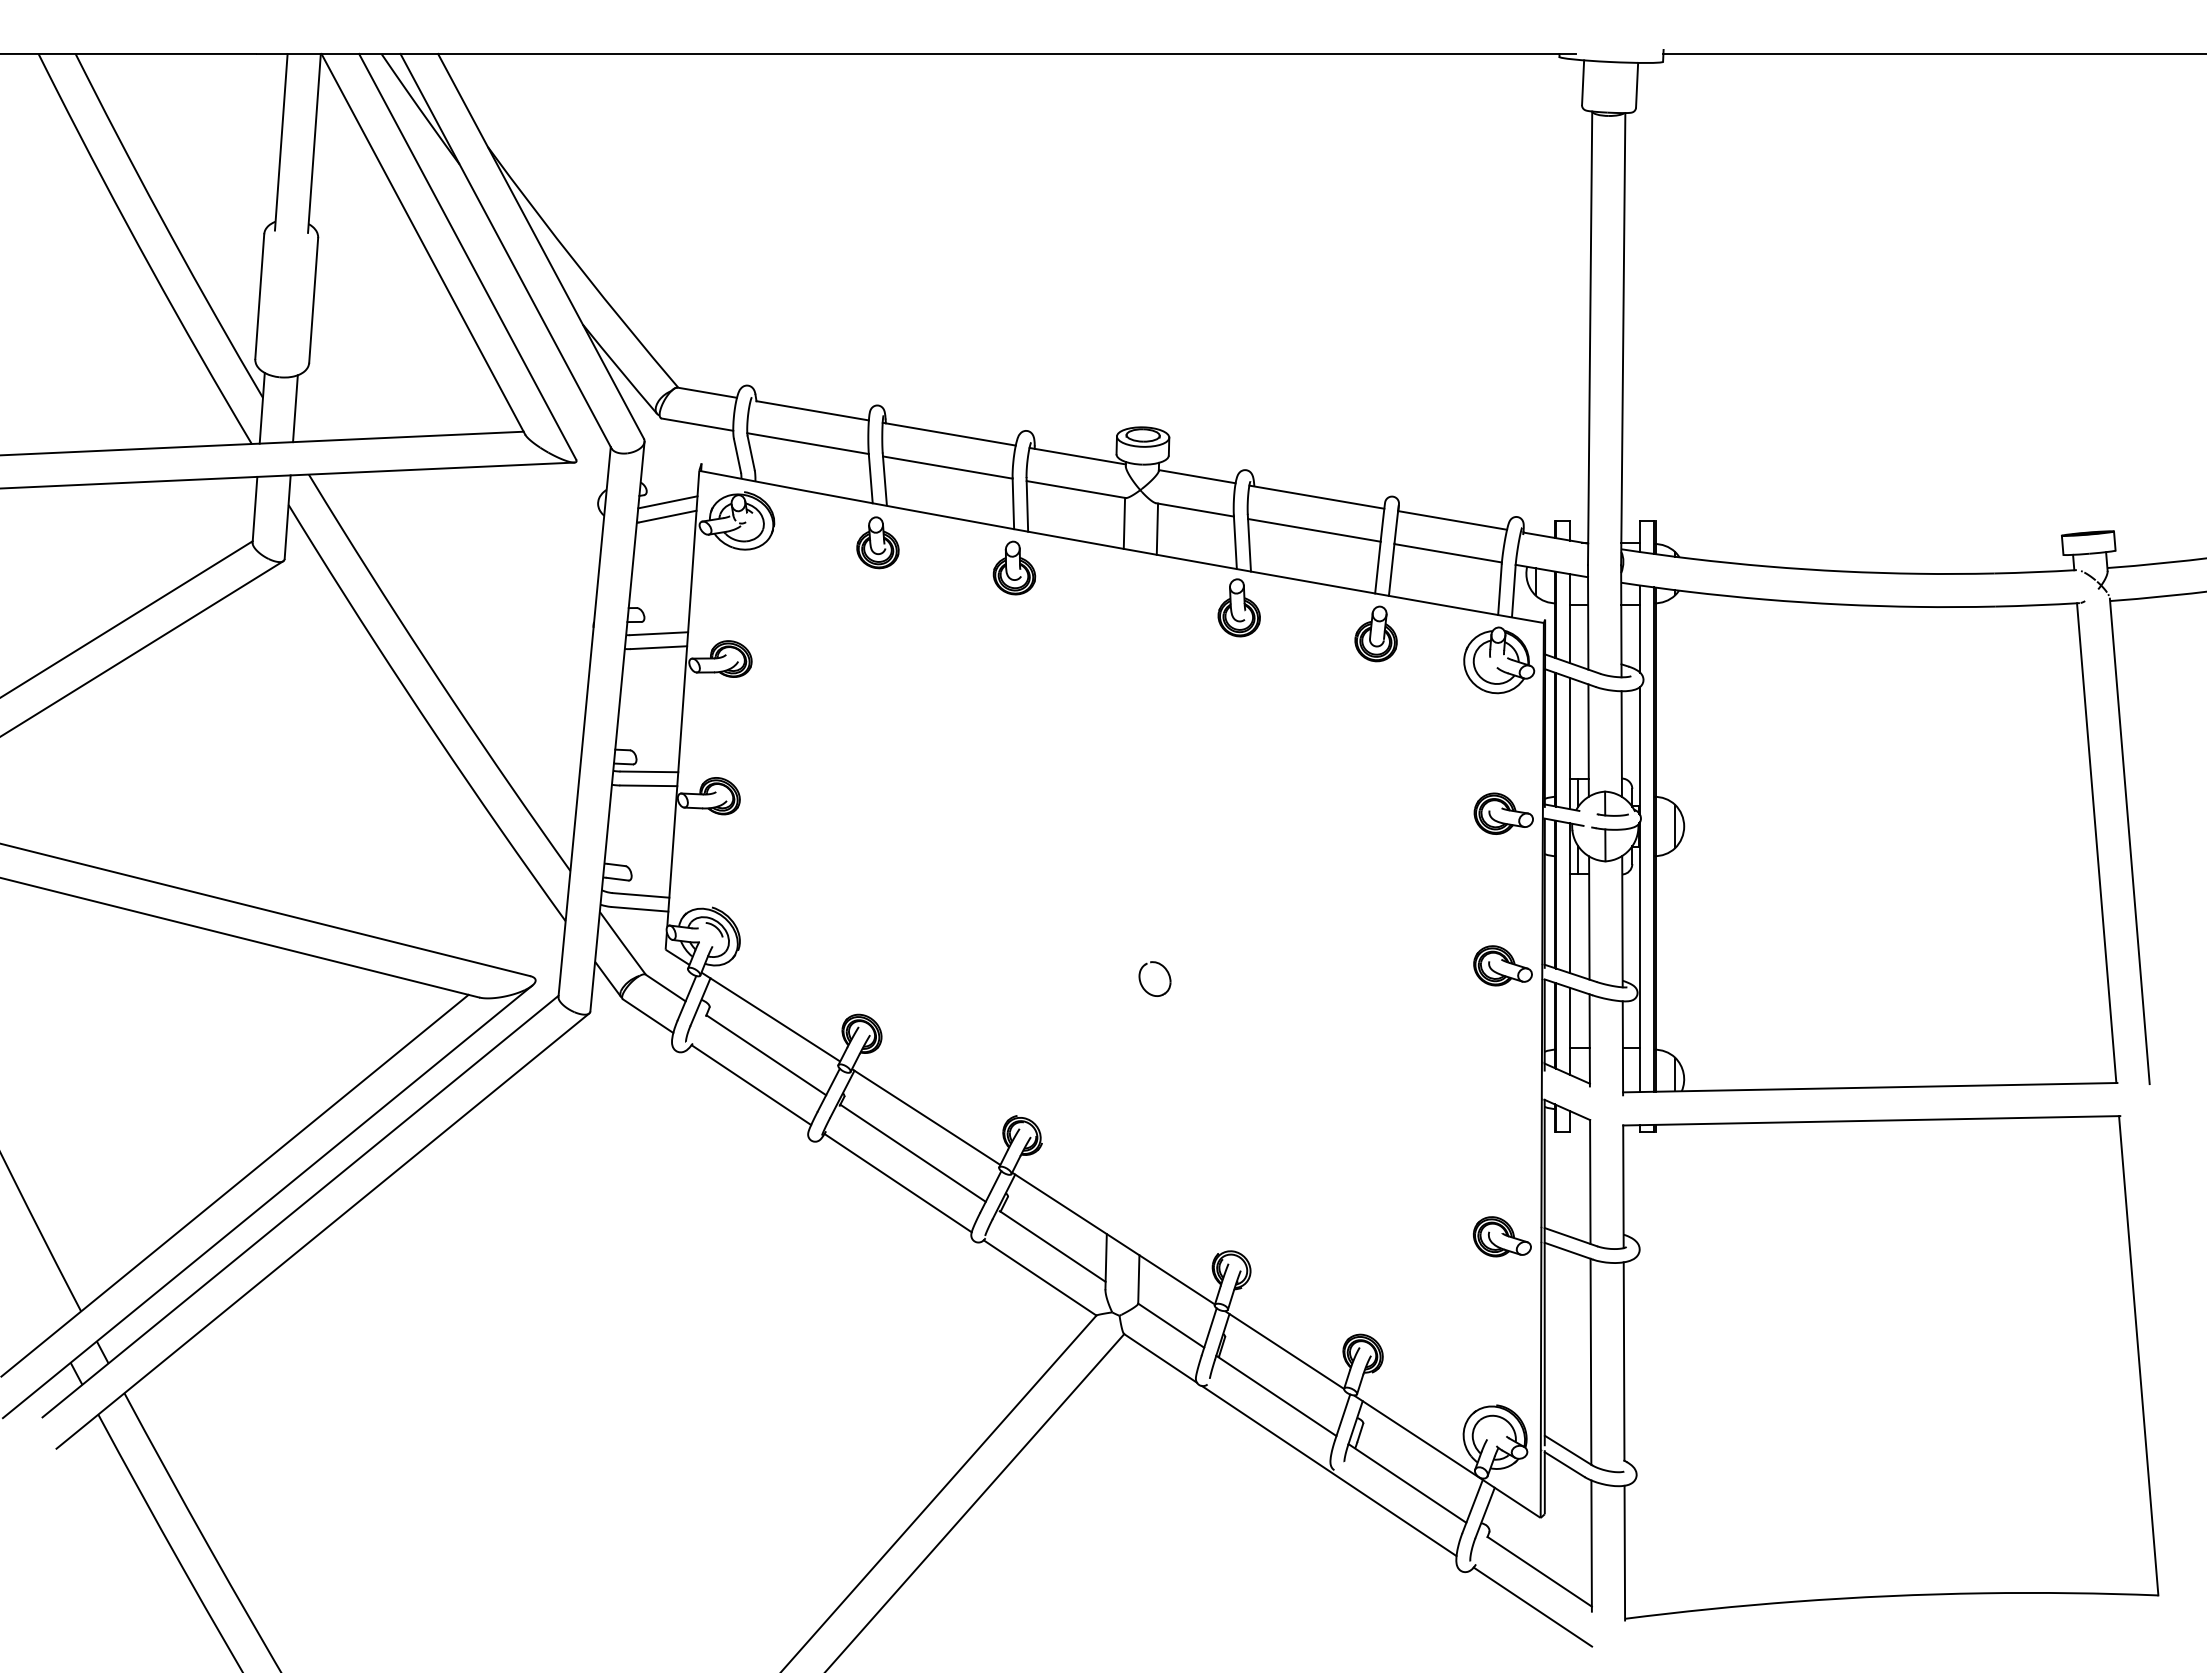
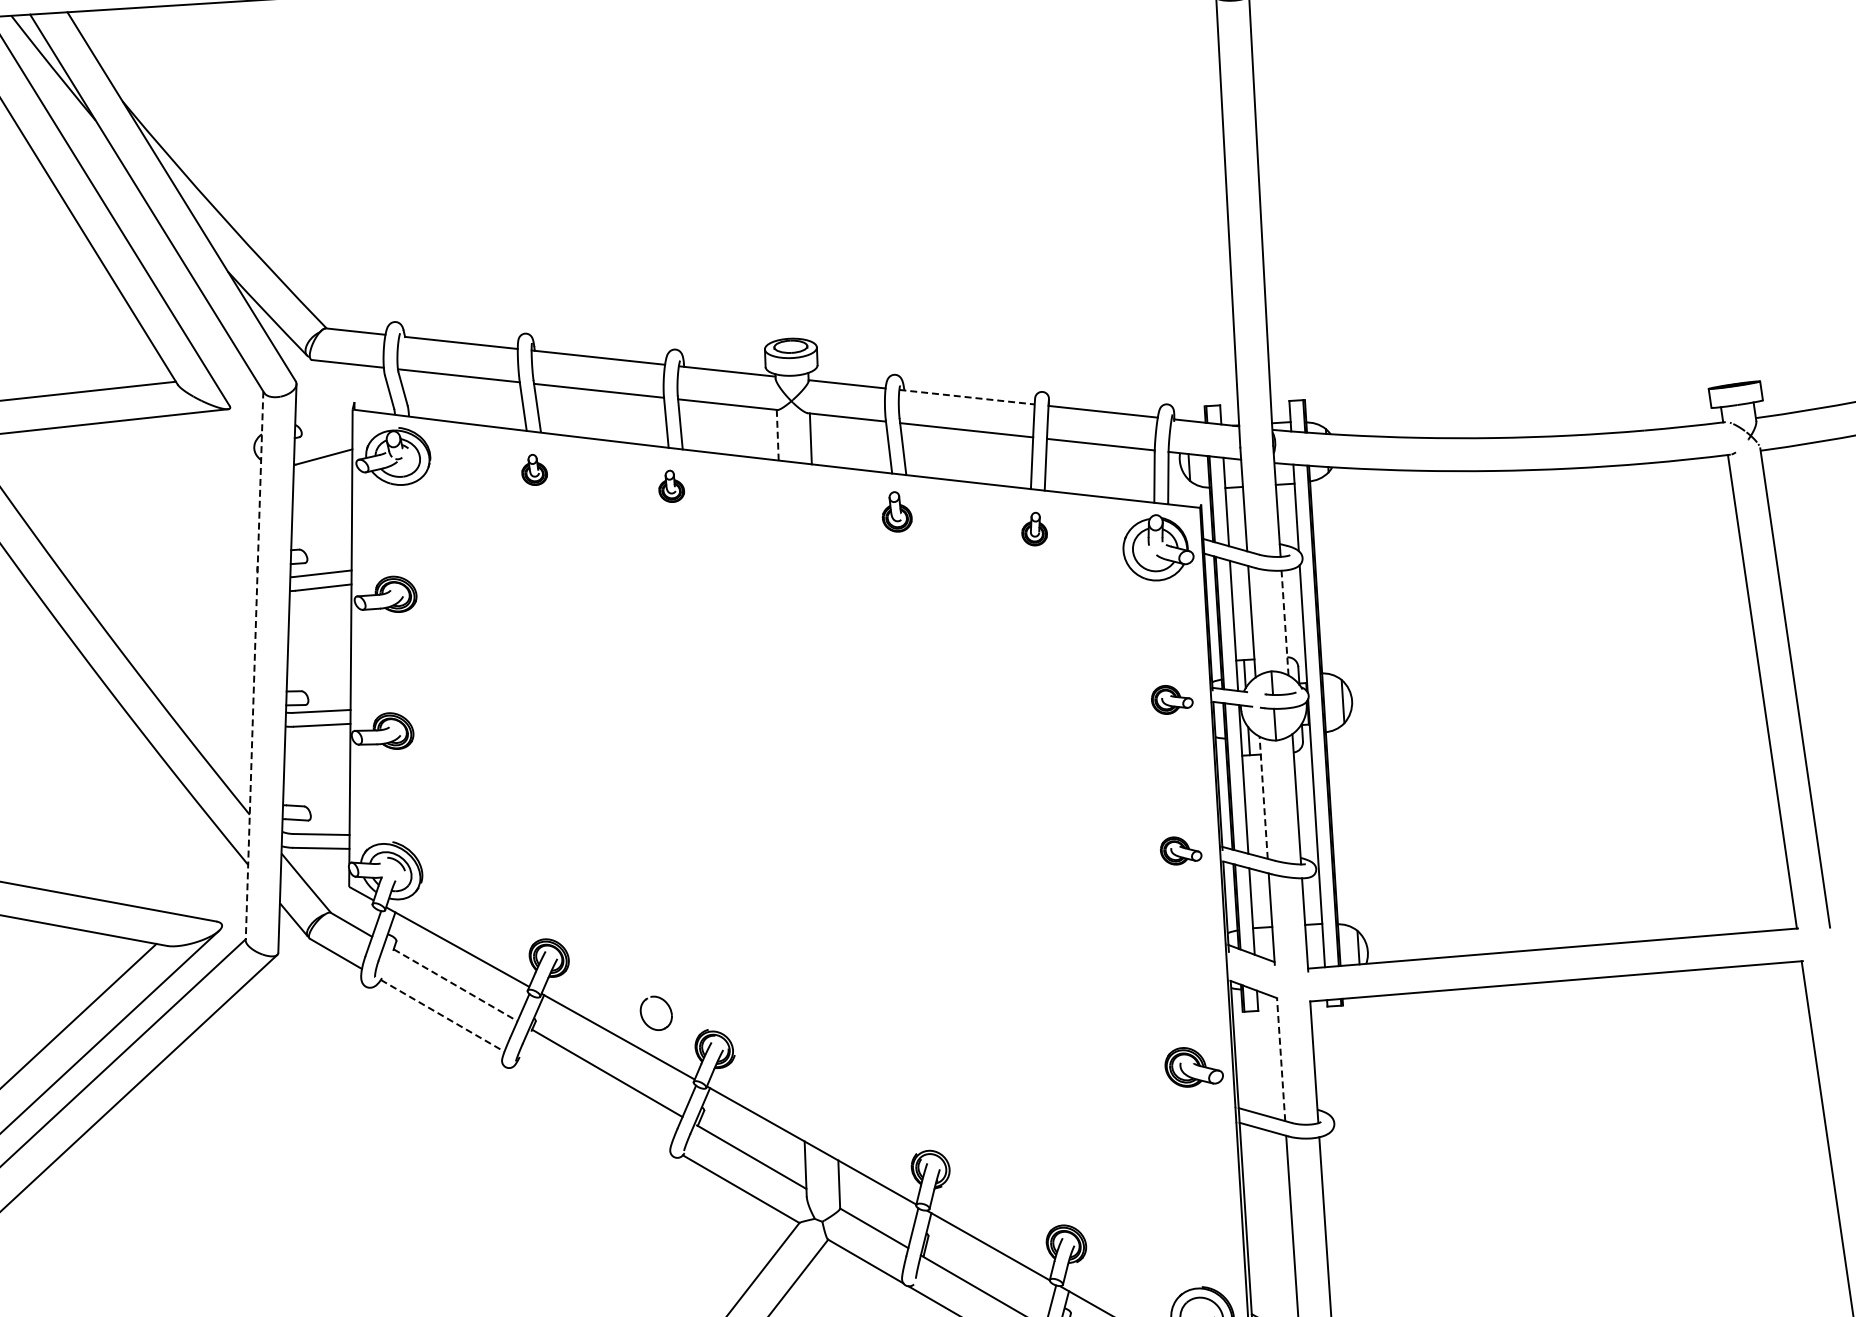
line: (1317, 497) -> (967, 397), solid -> dashed
line: (667, 502) -> (323, 443), removed
line: (1124, 523) -> (777, 435), solid -> dashed
part: (877, 542) -> (533, 469), size x0.6
part: (1014, 567) -> (671, 485), size x0.6
part: (1238, 607) -> (896, 511), size x0.7
part: (1375, 633) -> (1033, 528), size x0.6
line: (584, 722) -> (254, 666), solid -> dashed
line: (1621, 744) -> (1284, 623), solid -> dashed
part: (1503, 813) -> (1172, 699), size x0.7
line: (1589, 918) -> (1263, 798), solid -> dashed
part: (1502, 965) -> (1180, 850), size x0.7
part: (1141, 981) -> (643, 1016), moved
line: (766, 1055) -> (455, 985), solid -> dashed
line: (751, 1085) -> (442, 1016), solid -> dashed
line: (897, 1182) -> (593, 1103), removed
line: (1590, 1182) -> (1281, 1060), solid -> dashed
part: (1502, 1236) -> (1194, 1066), moved

